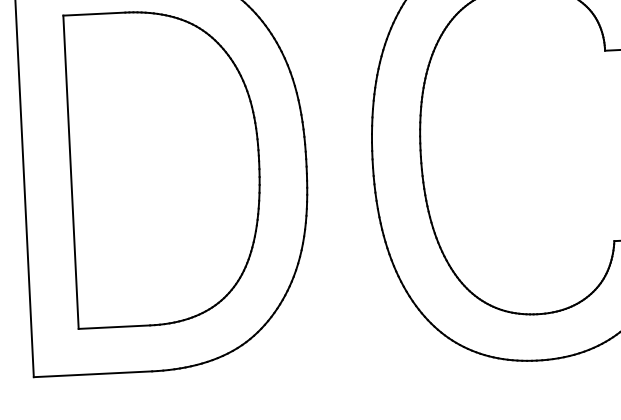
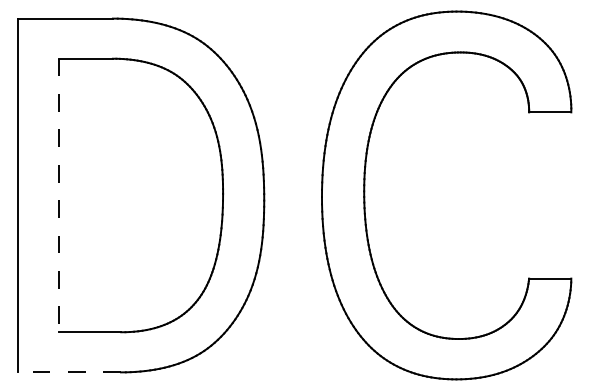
line: (70, 172) -> (58, 195), solid -> dashed
line: (93, 374) -> (69, 372), solid -> dashed

